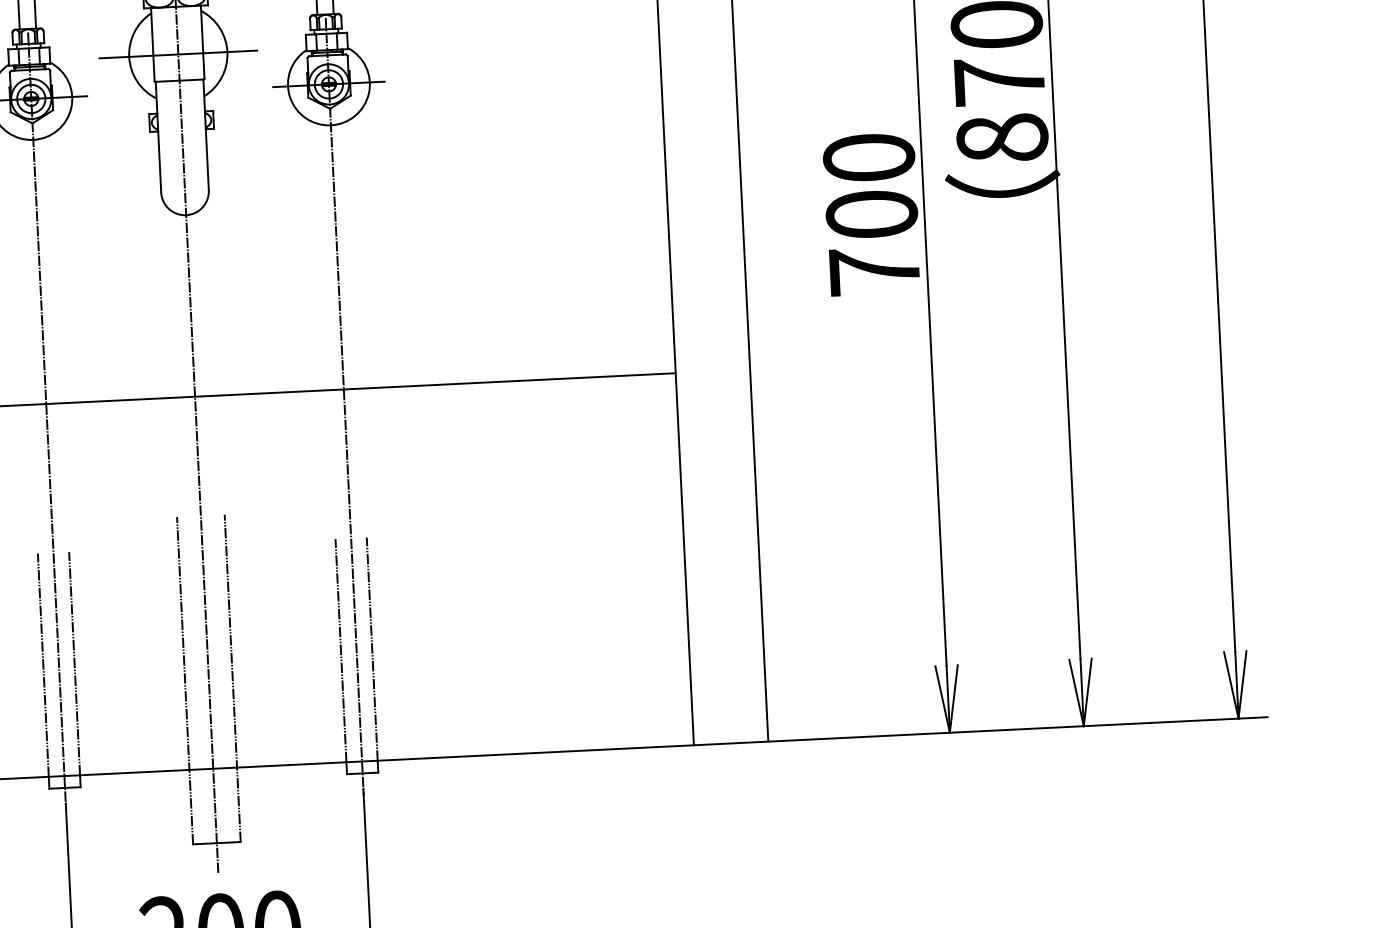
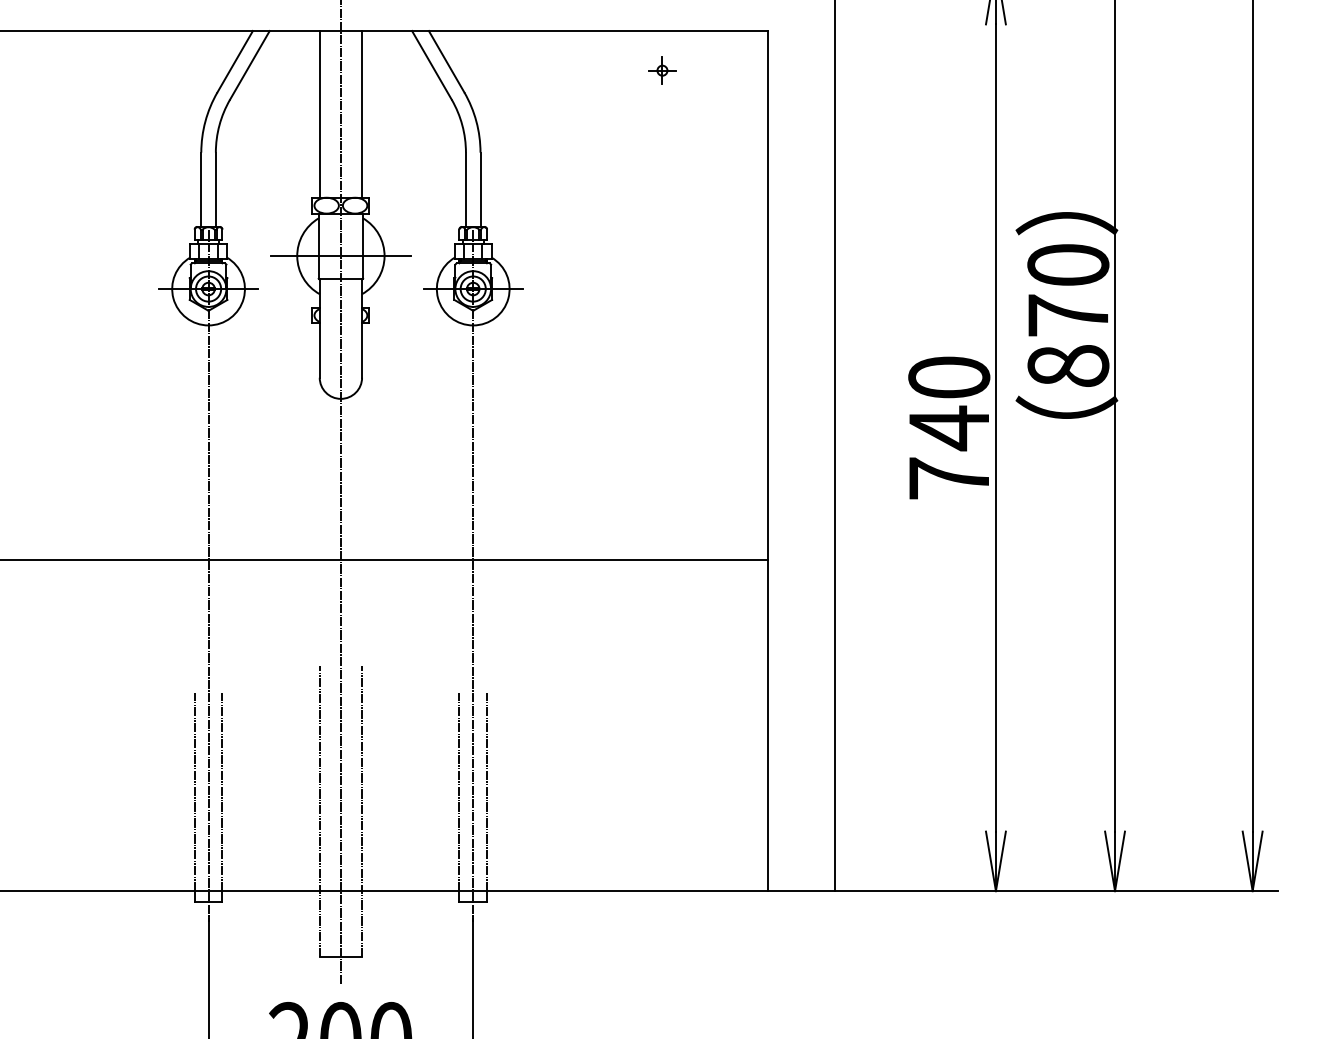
text: (872, 215) -> (949, 428), 700 -> 740

